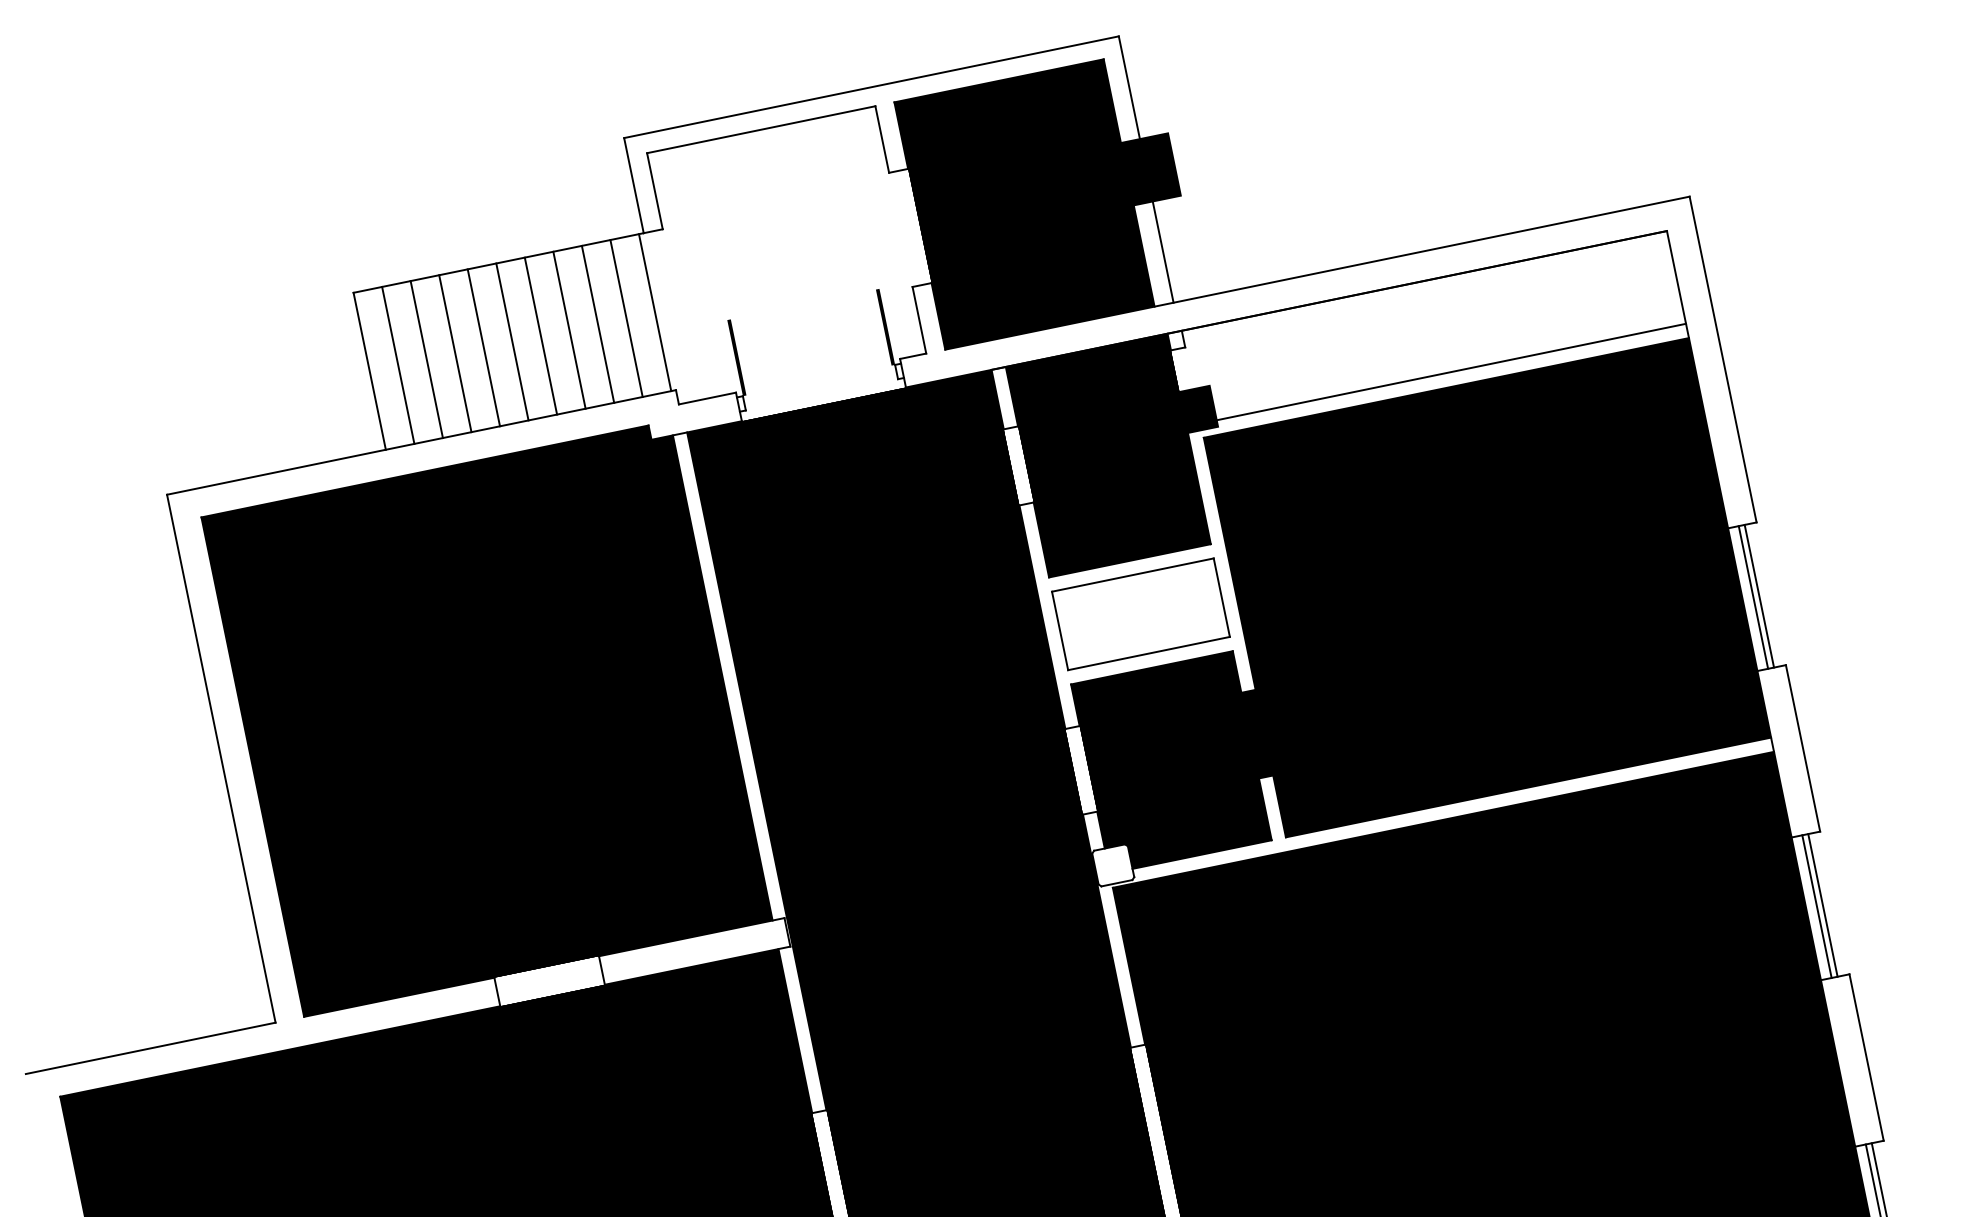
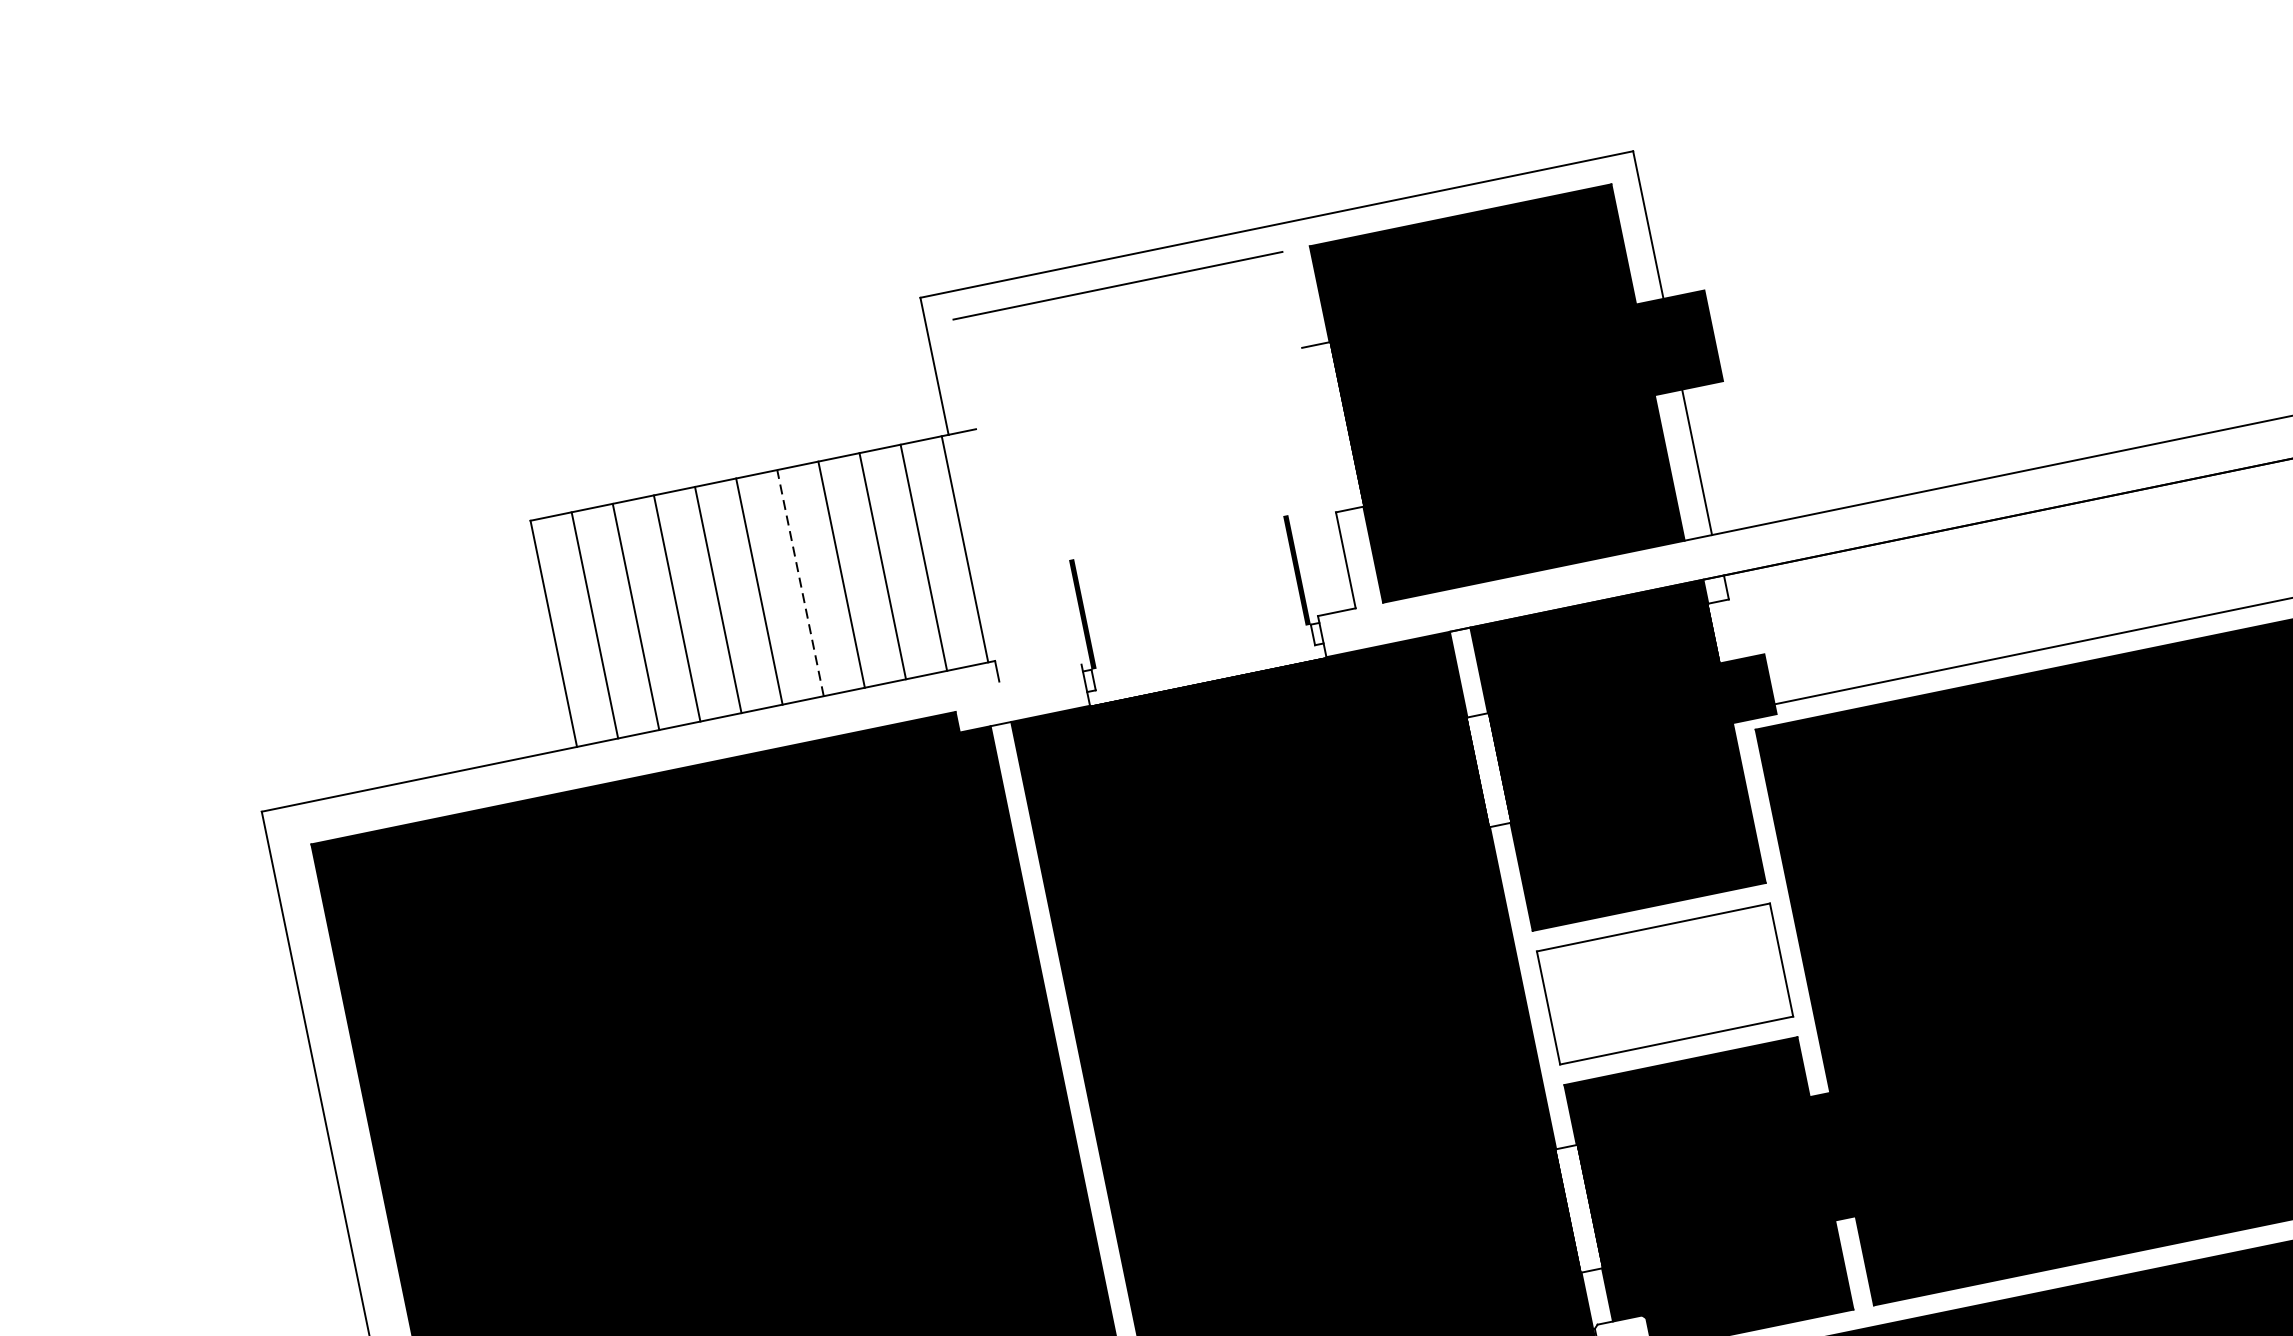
line: (882, 139) -> (1292, 299), removed
line: (654, 191) -> (964, 374), removed
line: (540, 335) -> (799, 582), solid -> dashed
line: (707, 398) -> (1040, 673), removed

